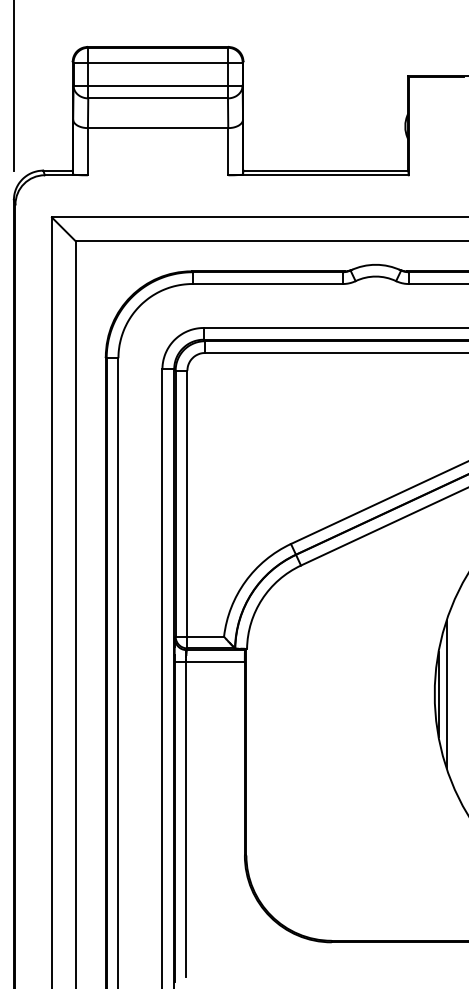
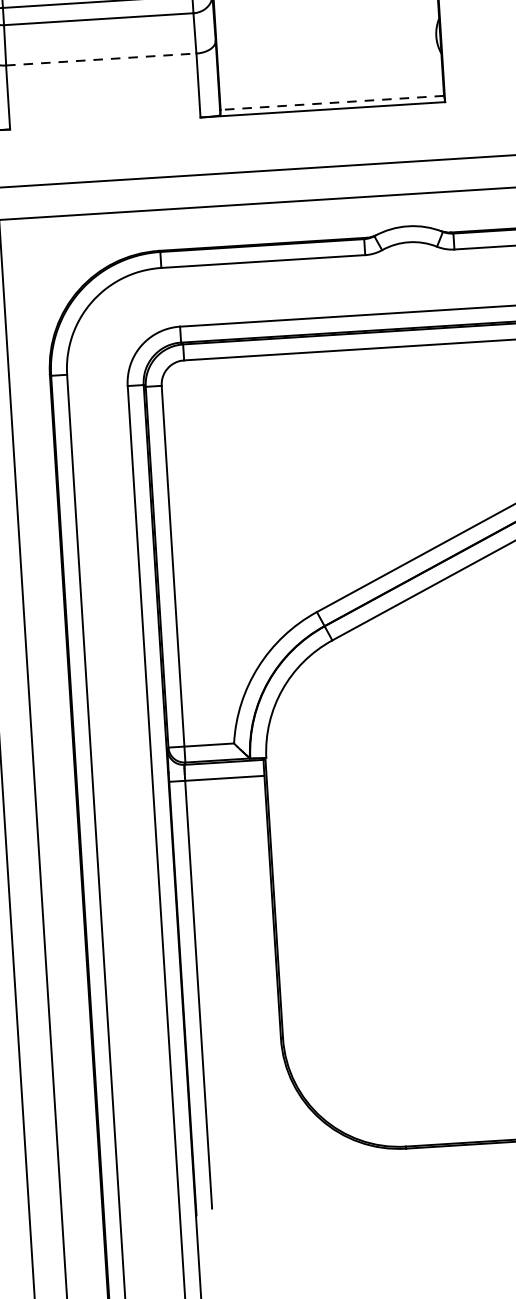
line: (158, 128) -> (101, 60), solid -> dashed
line: (325, 170) -> (331, 102), solid -> dashed

